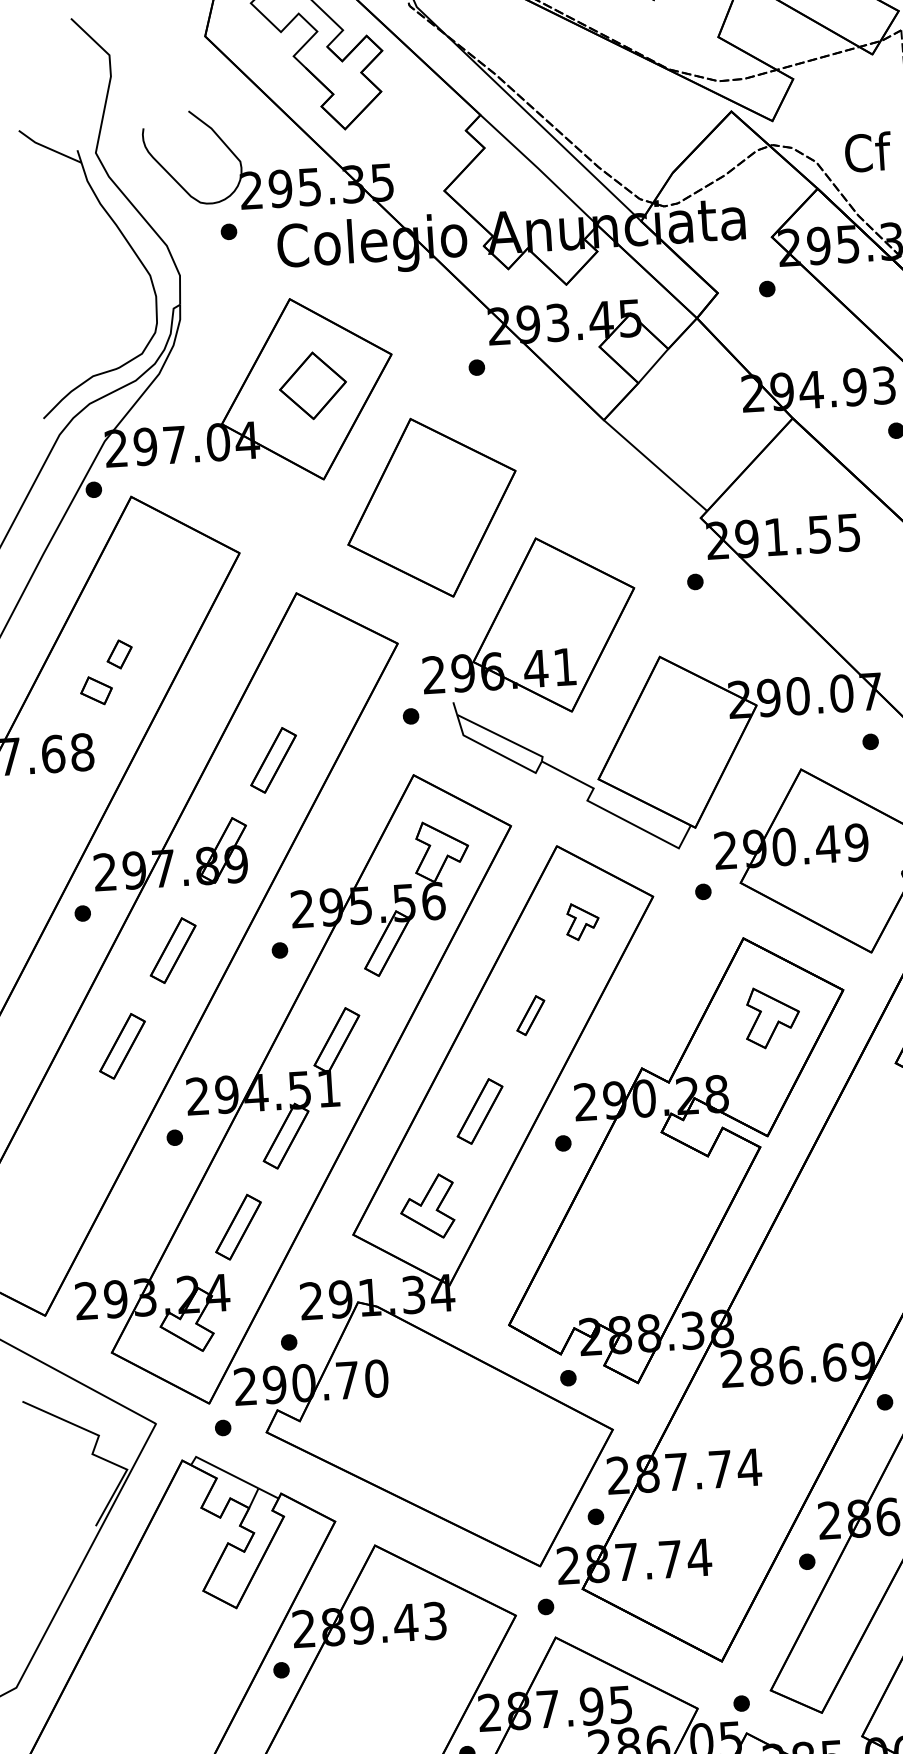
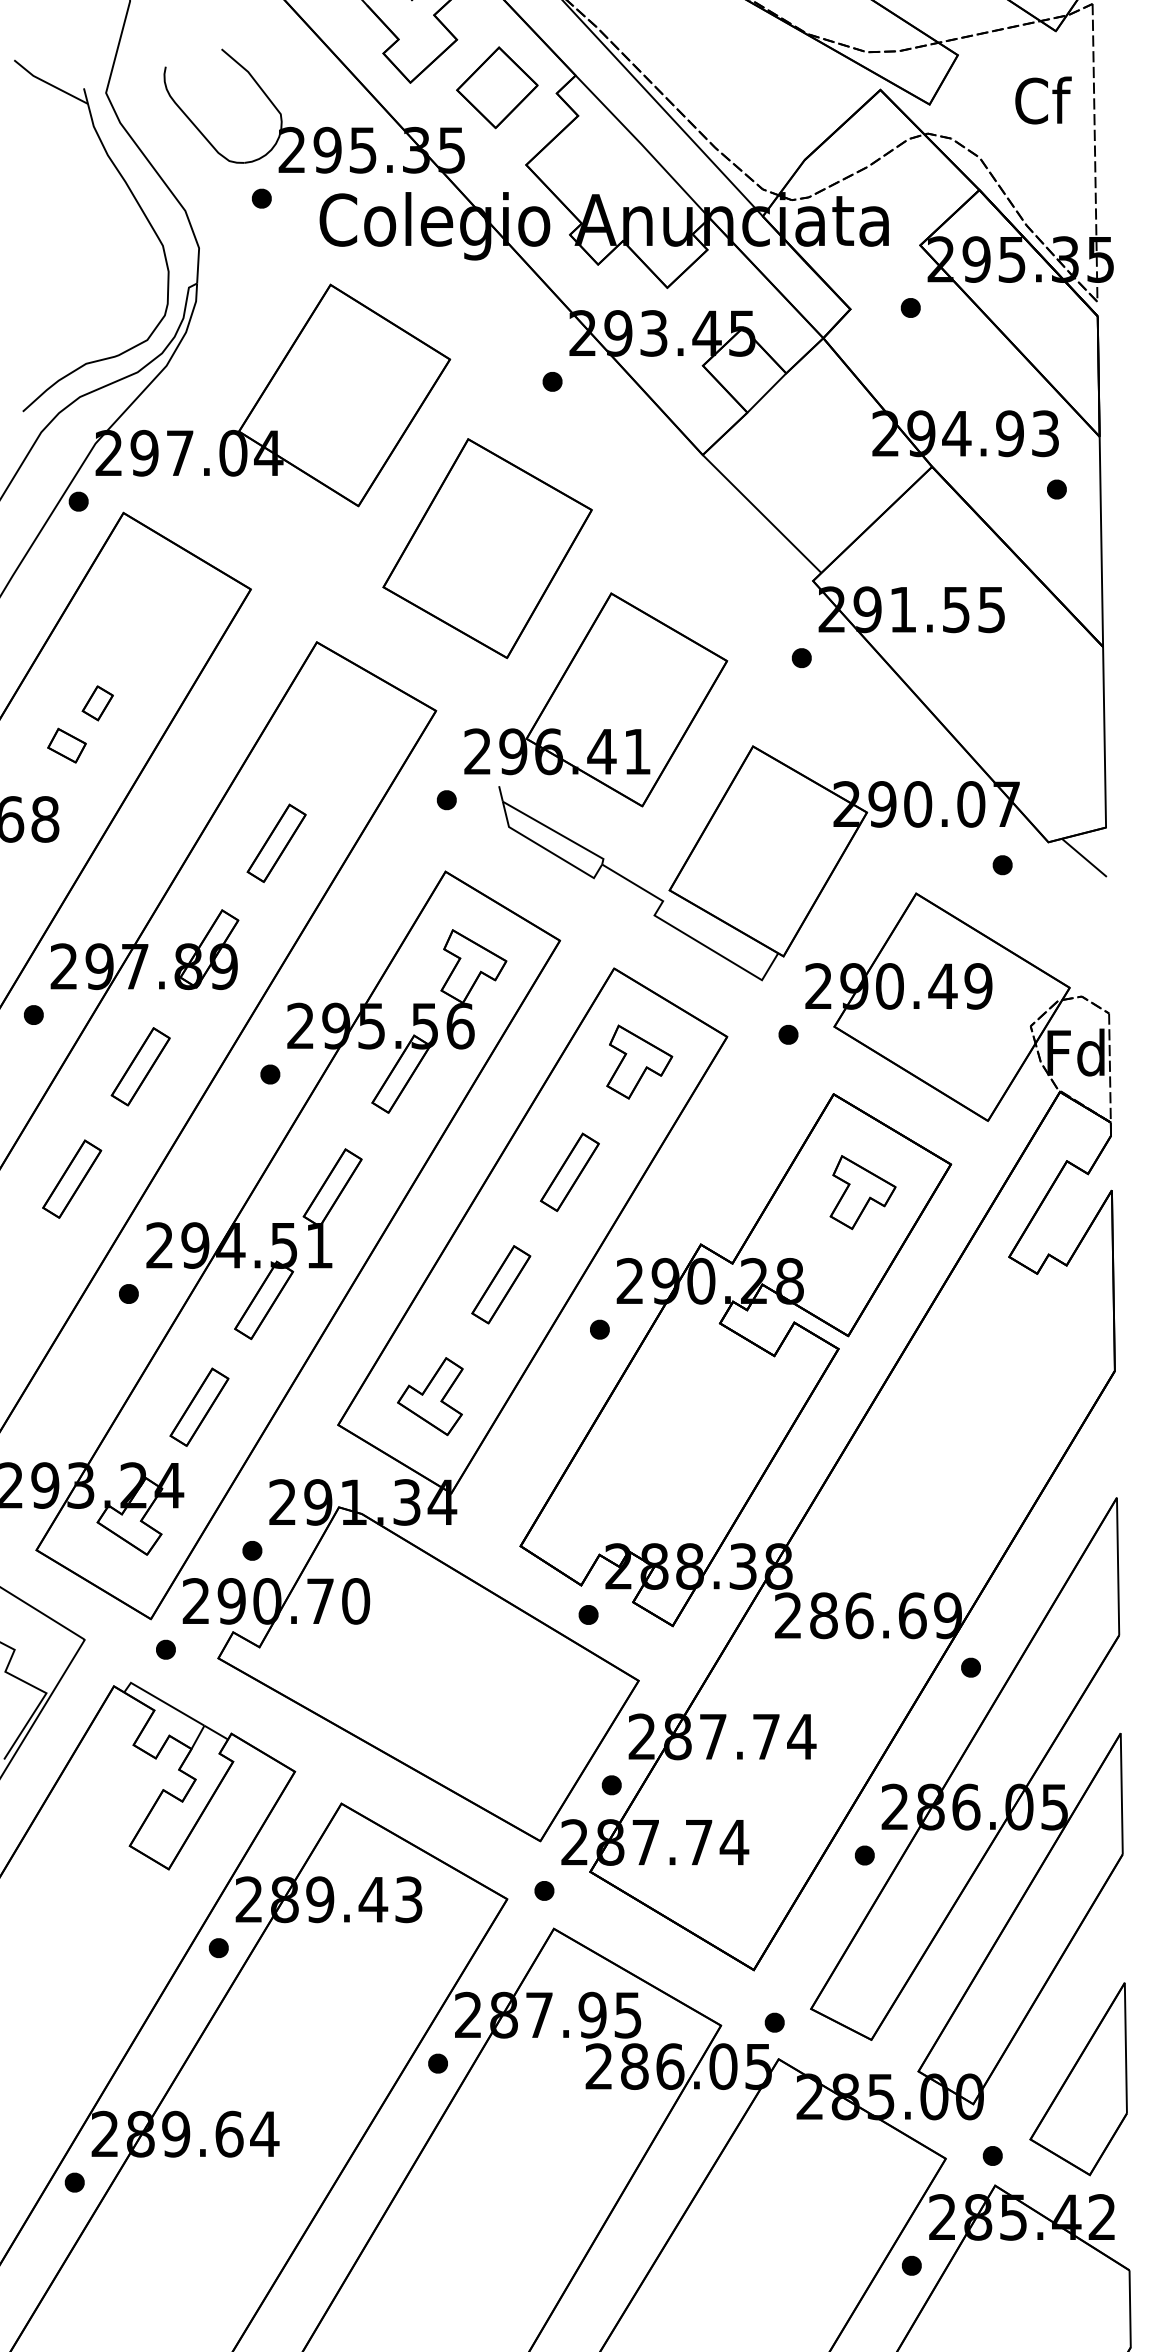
text: (868, 152) -> (1043, 100), moved
part: (313, 385) -> (497, 87), moved
part: (582, 921) -> (639, 1061), size x1.67
part: (530, 1015) -> (569, 1171), size x1.67

